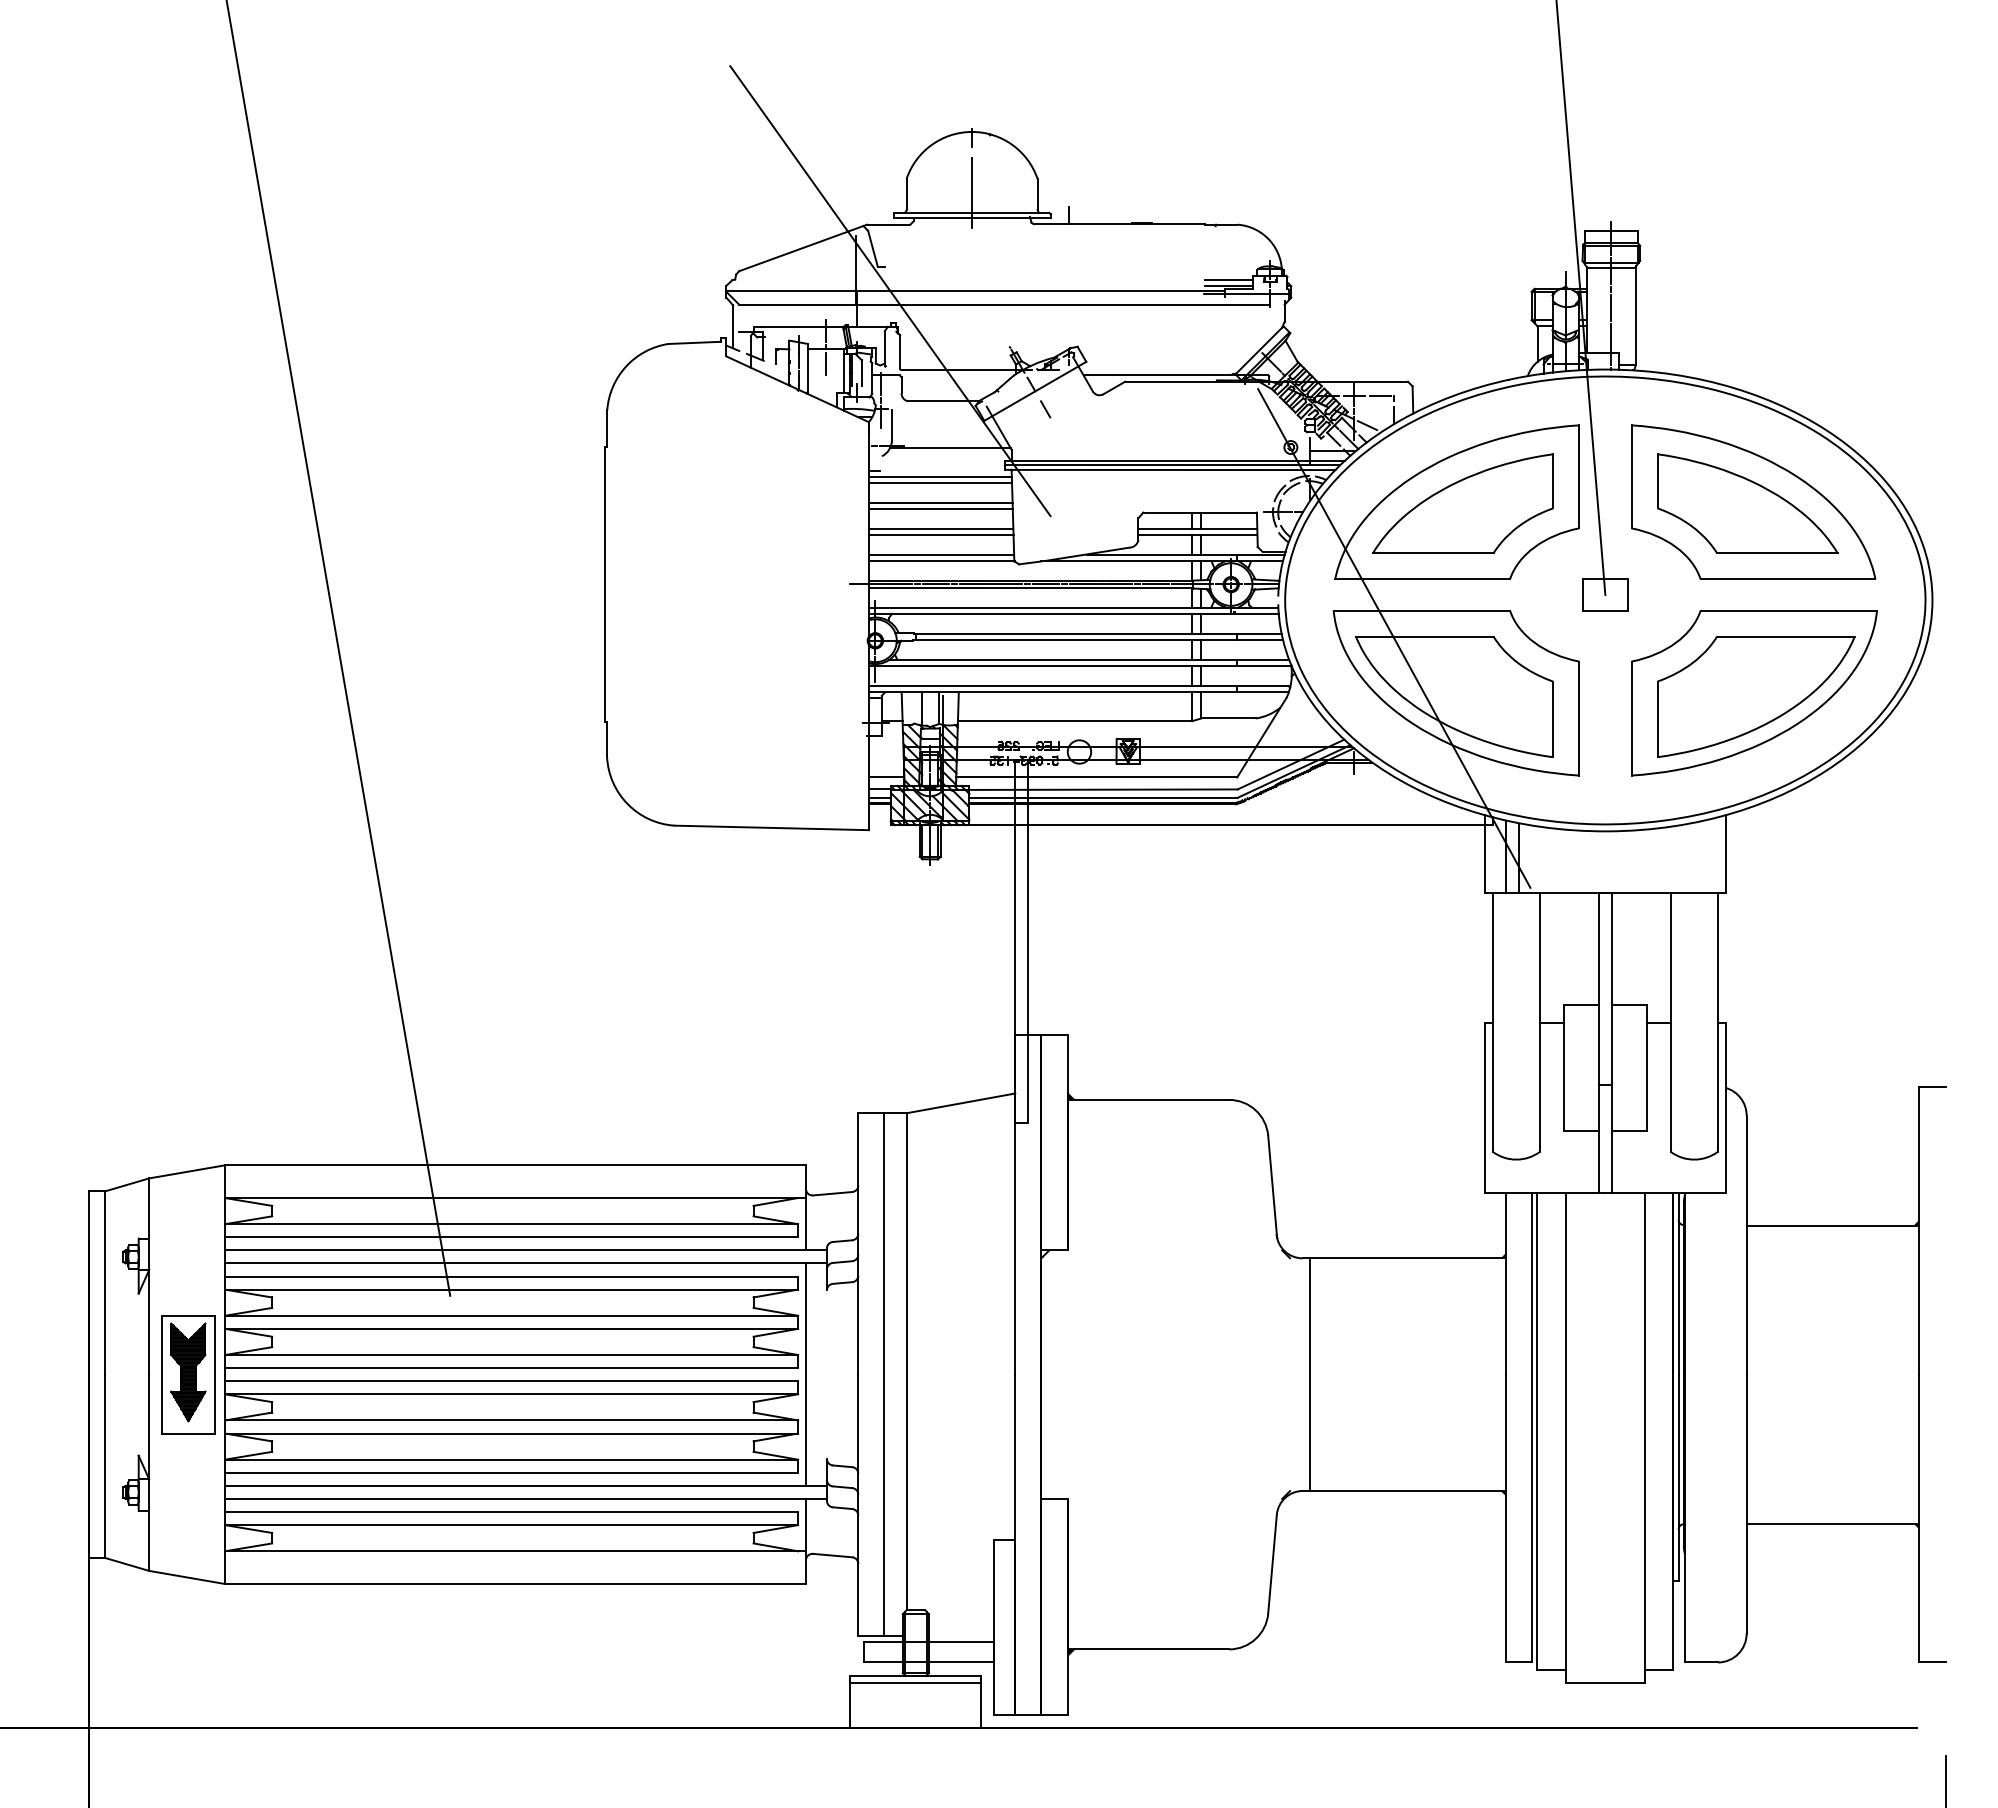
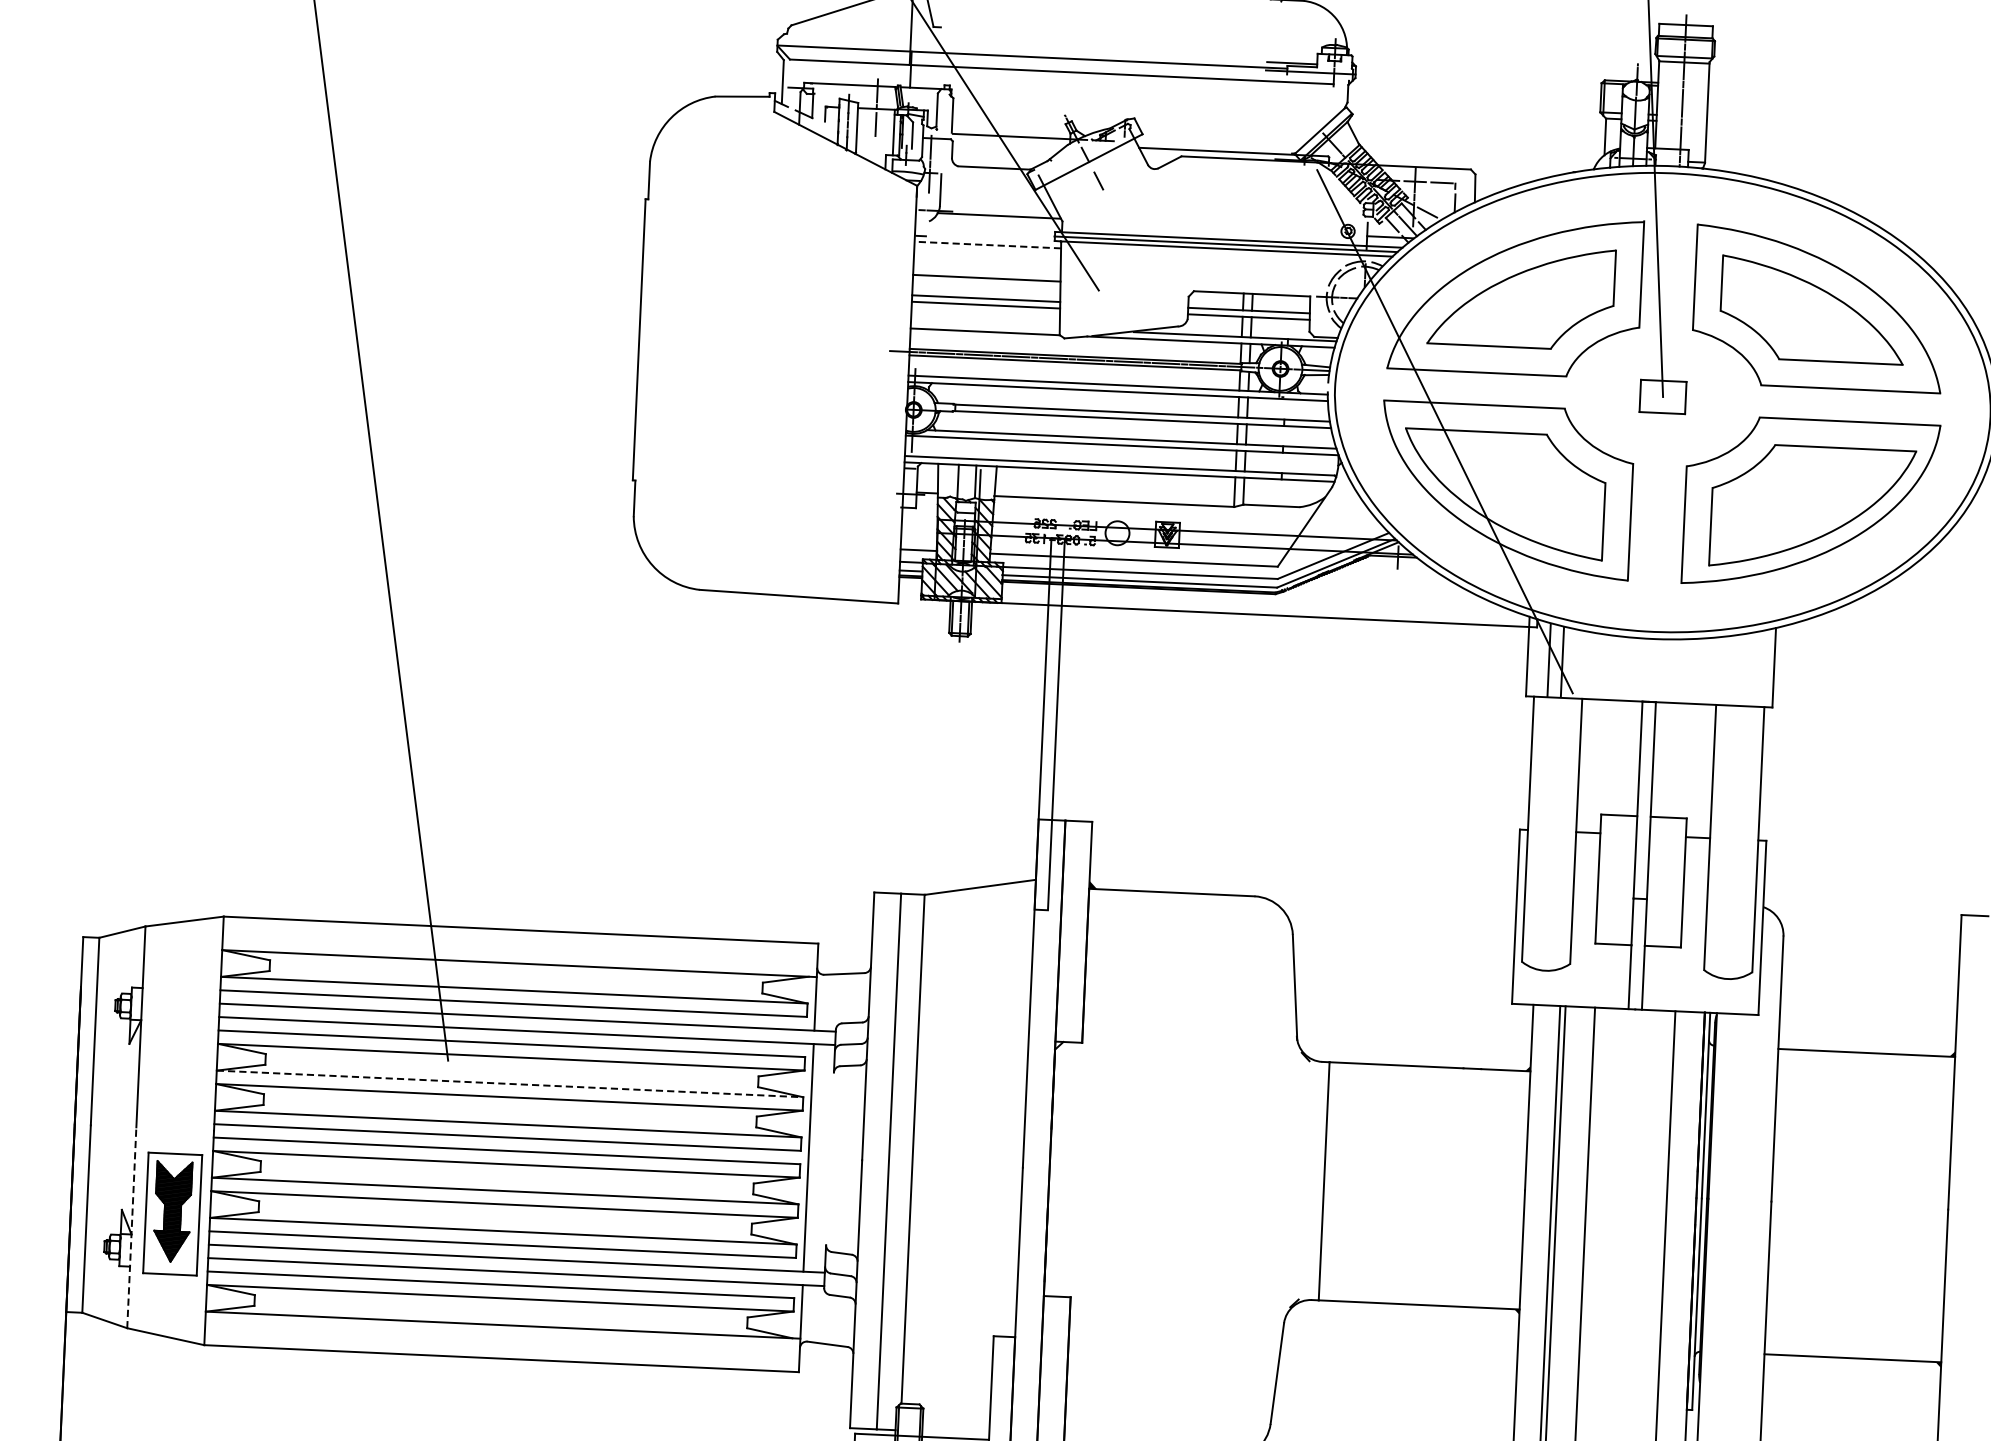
line: (1229, 279) -> (1293, 56), removed
line: (940, 476) -> (988, 244), solid -> dashed
line: (940, 483) -> (987, 251), removed
line: (940, 502) -> (986, 271), removed
line: (941, 555) -> (985, 325), removed
line: (511, 1315) -> (509, 1083), solid -> dashed
part: (188, 1374) -> (172, 1213), moved
line: (149, 1472) -> (132, 1227), solid -> dashed

